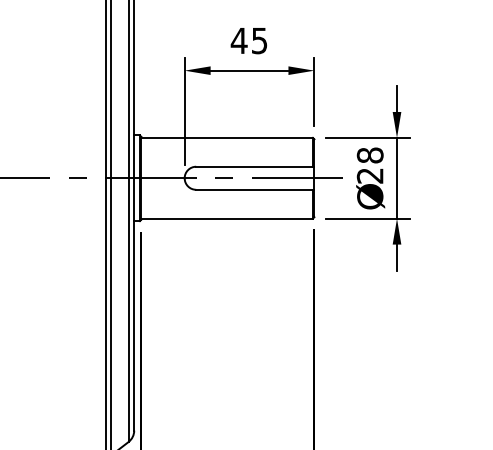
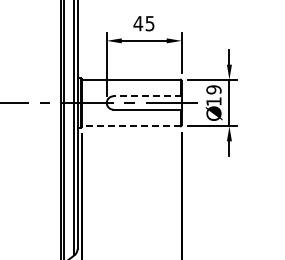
text: (369, 165) -> (213, 95), 28 -> 19
line: (255, 167) -> (147, 96), solid -> dashed
line: (227, 218) -> (131, 126), solid -> dashed

